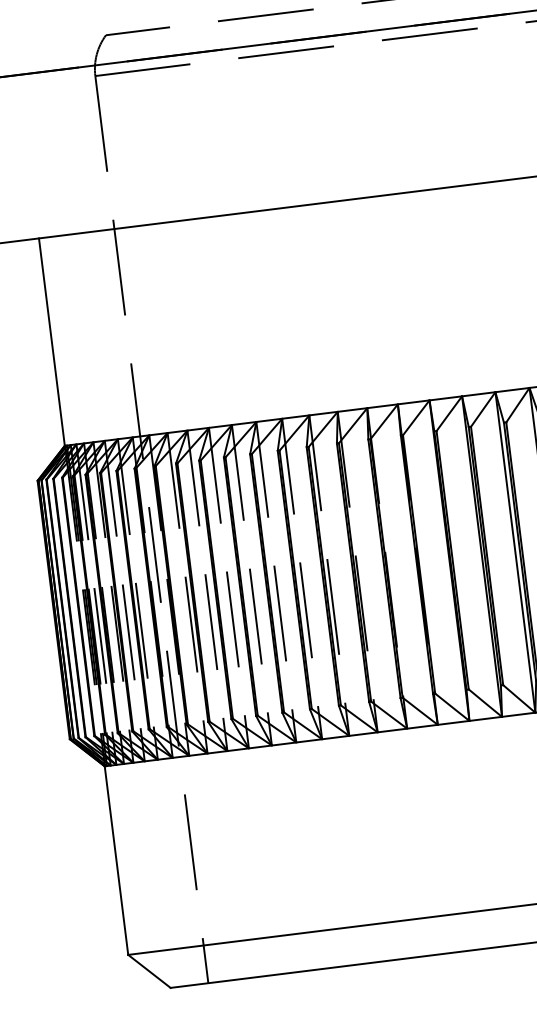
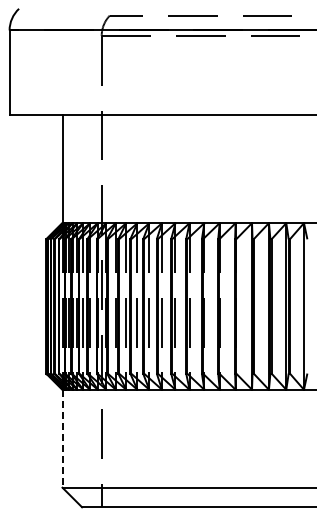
line: (116, 860) -> (62, 438), solid -> dashed

